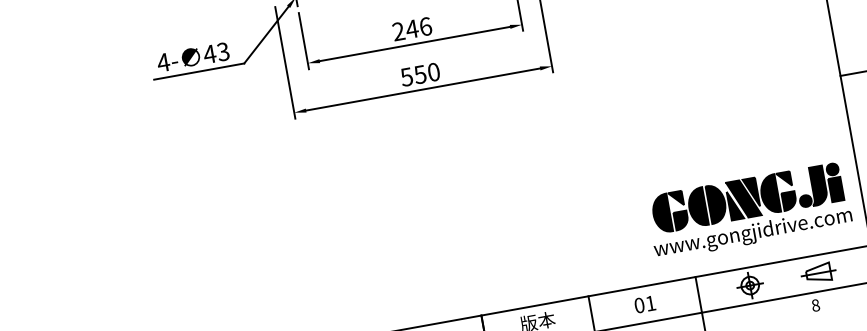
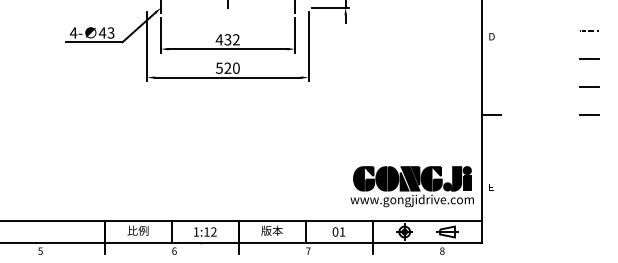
text: (411, 28) -> (227, 39), 246 -> 432
text: (419, 73) -> (227, 67), 550 -> 520

